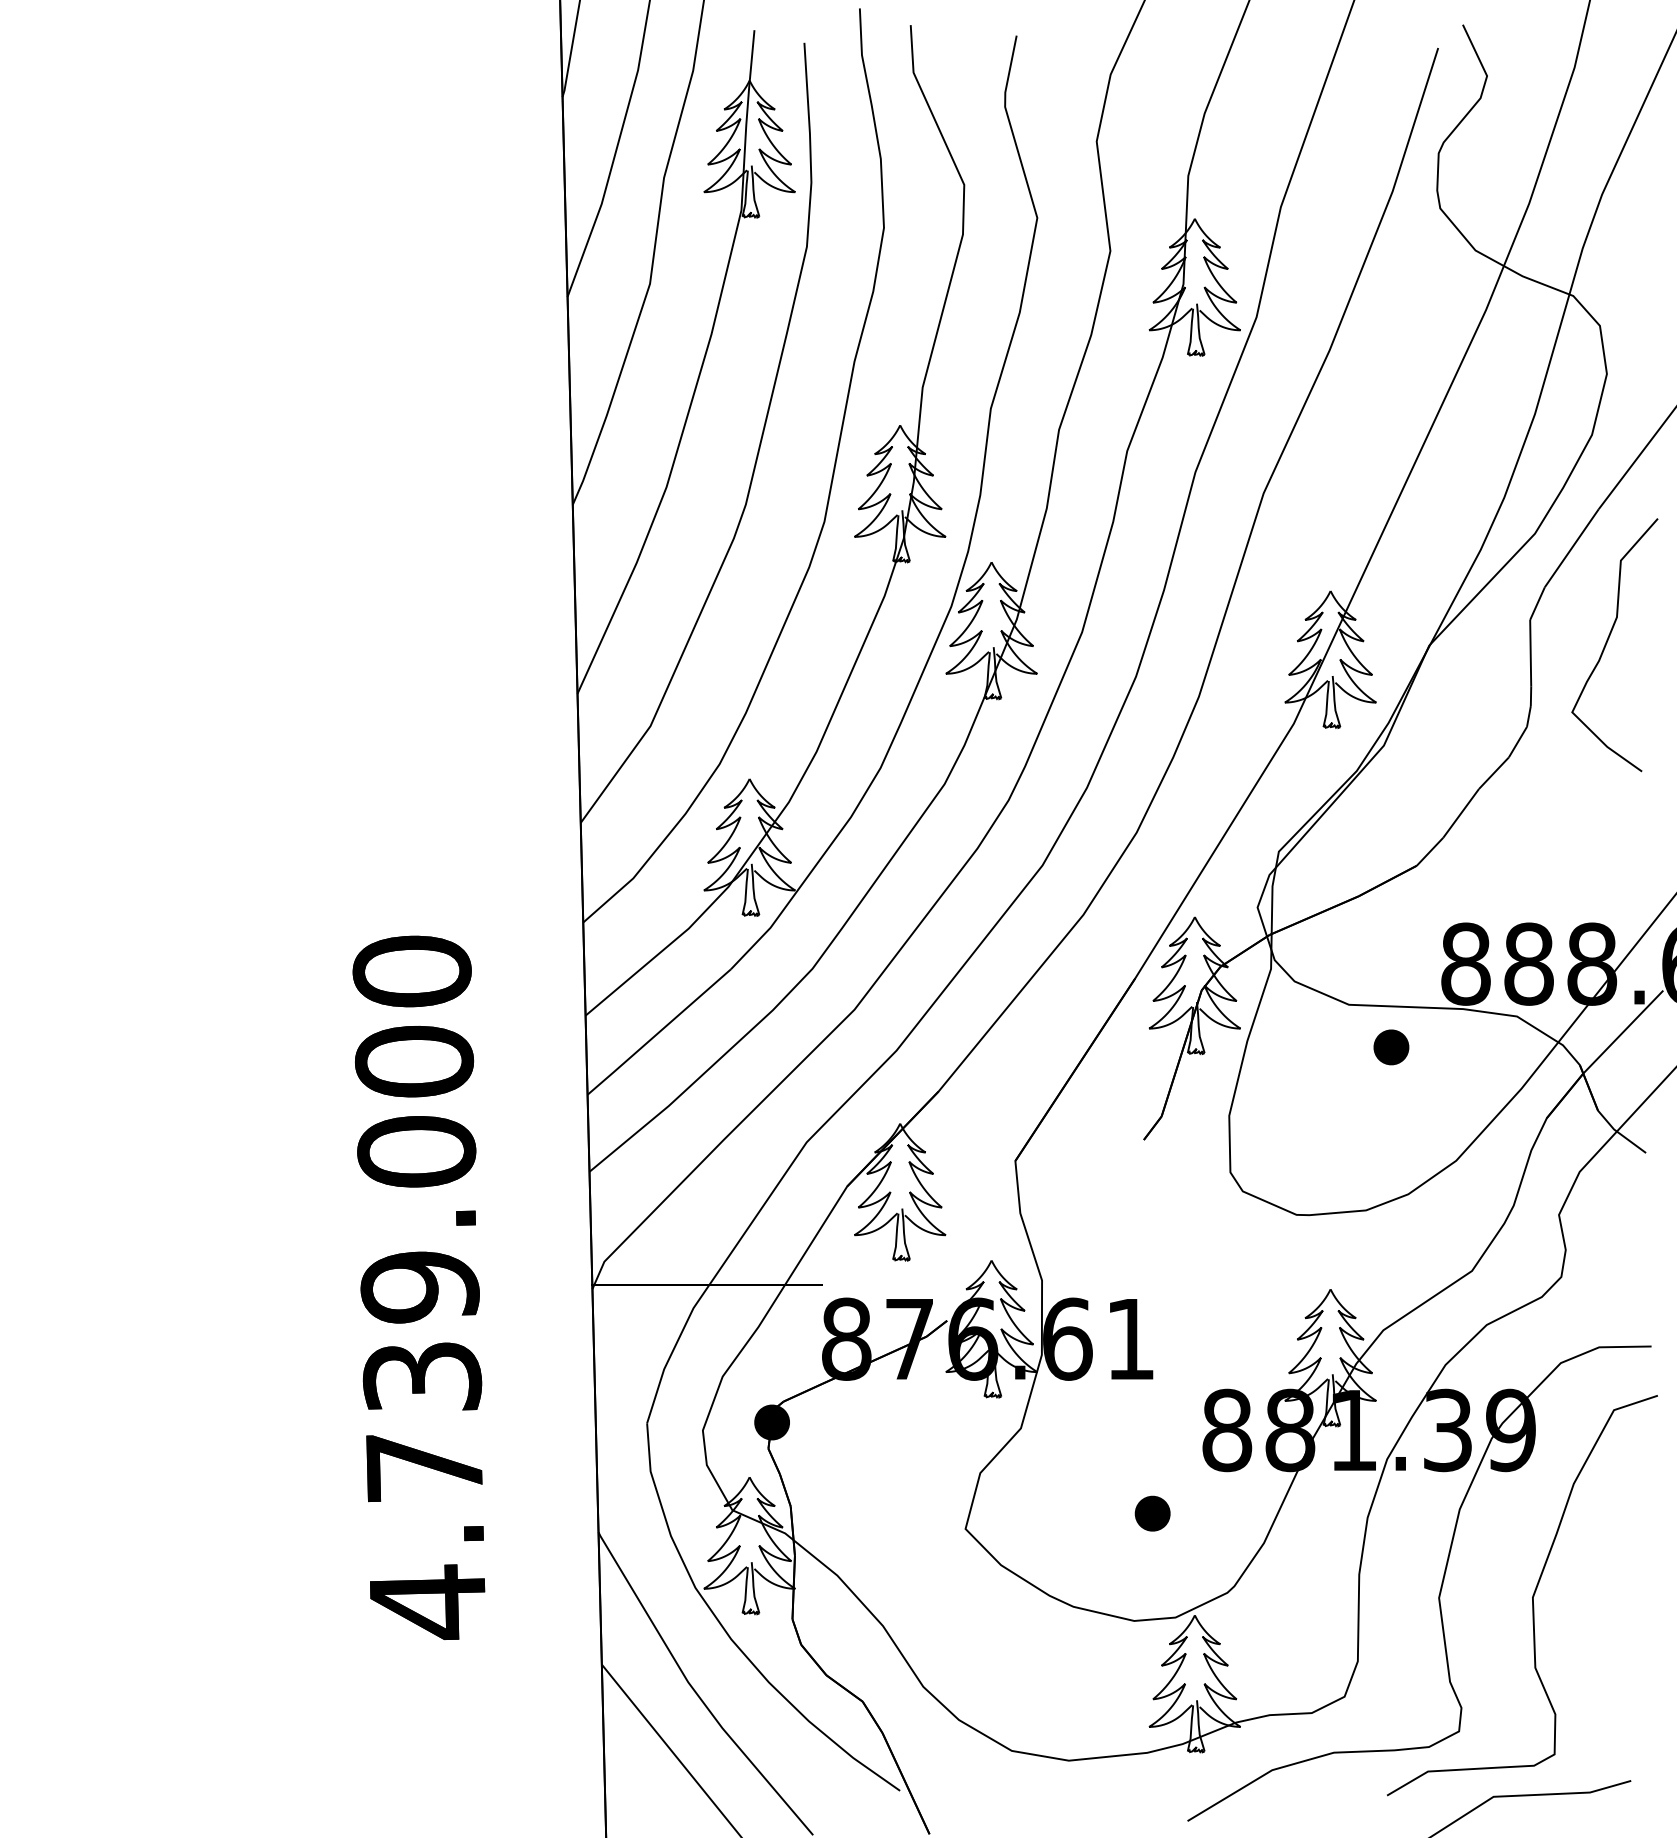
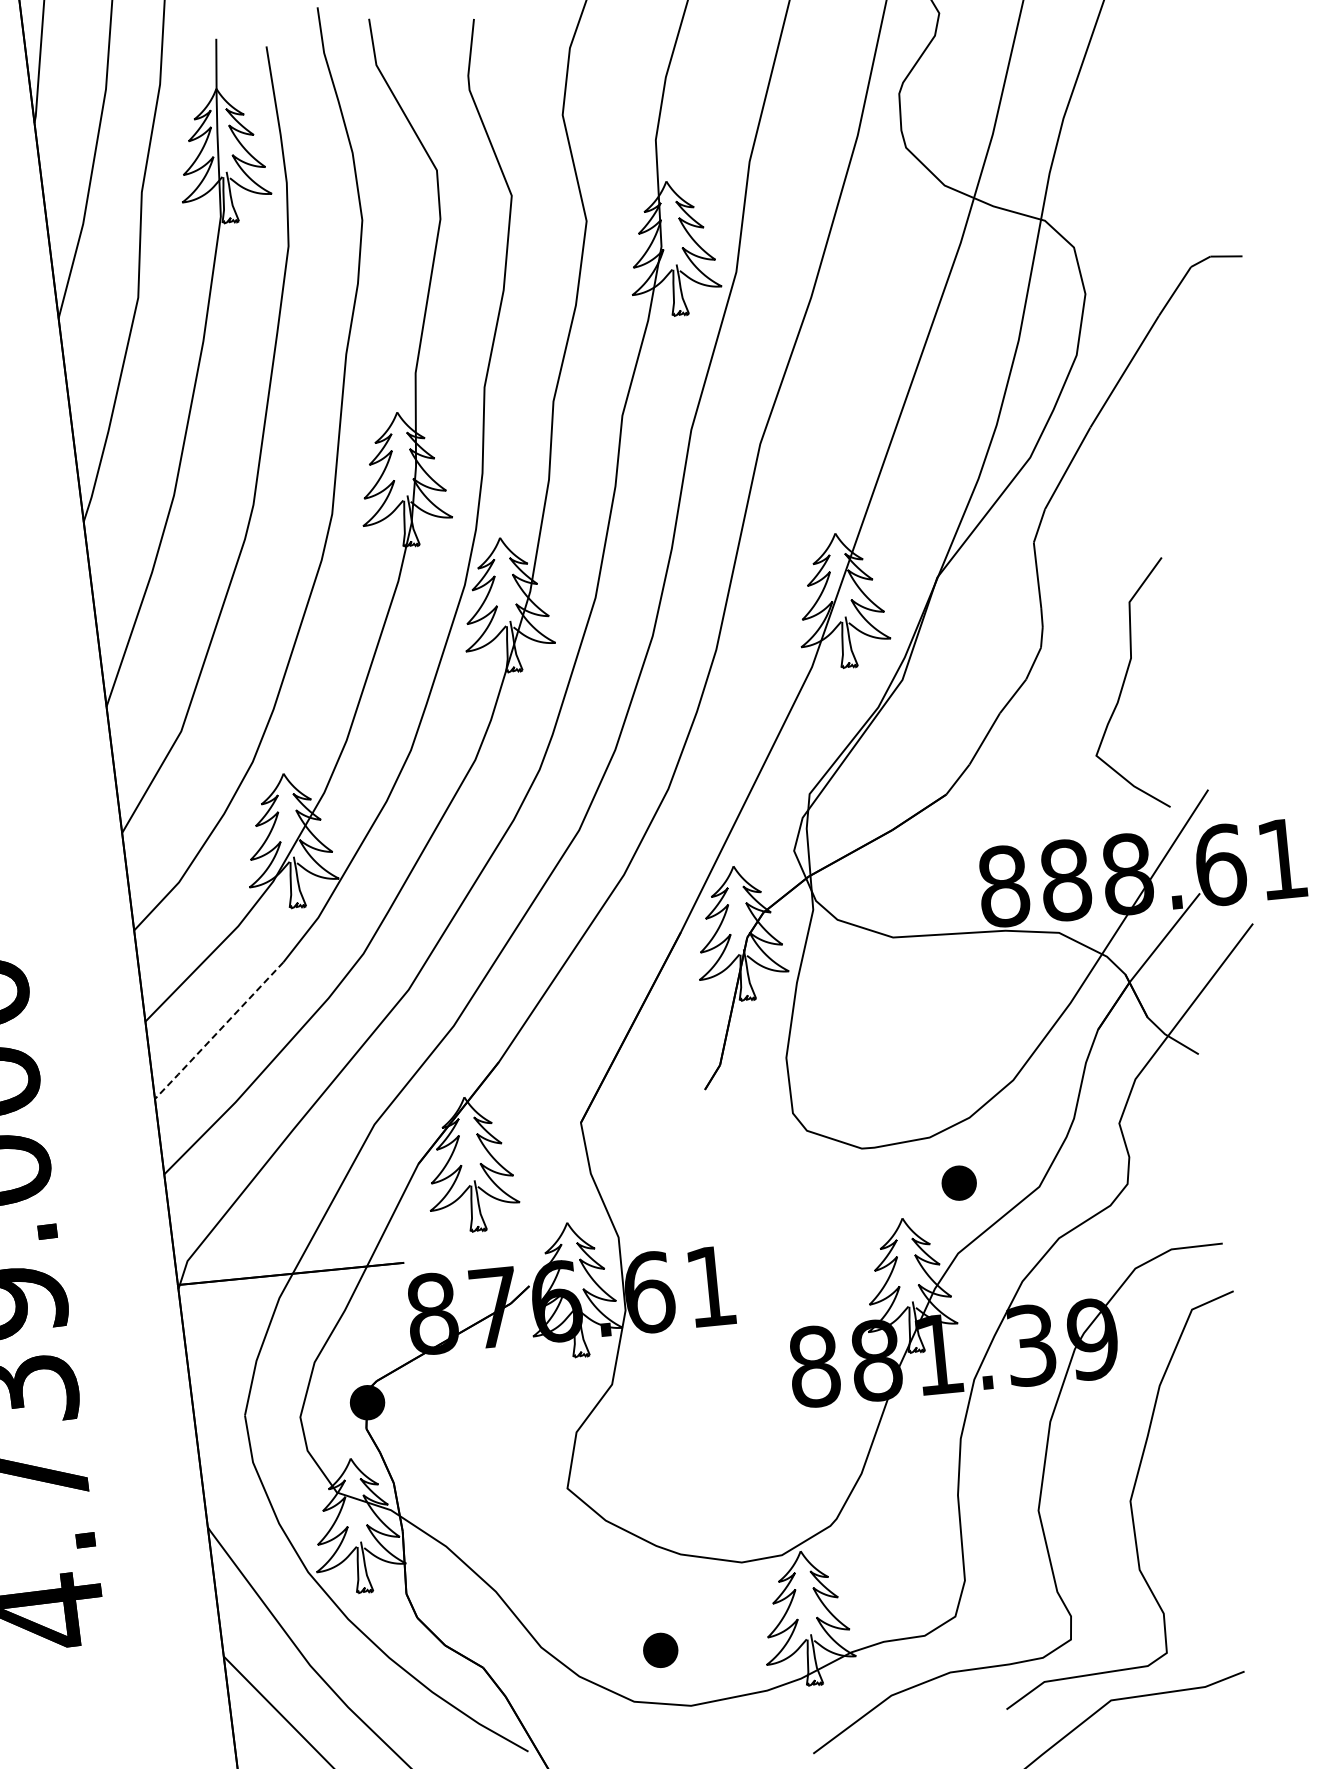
curve: (1607, 643) -> (1124, 684), moved
line: (658, 1032) -> (218, 1031), solid -> dashed
part: (1391, 1047) -> (959, 1183), moved
part: (1152, 1513) -> (660, 1650), moved

